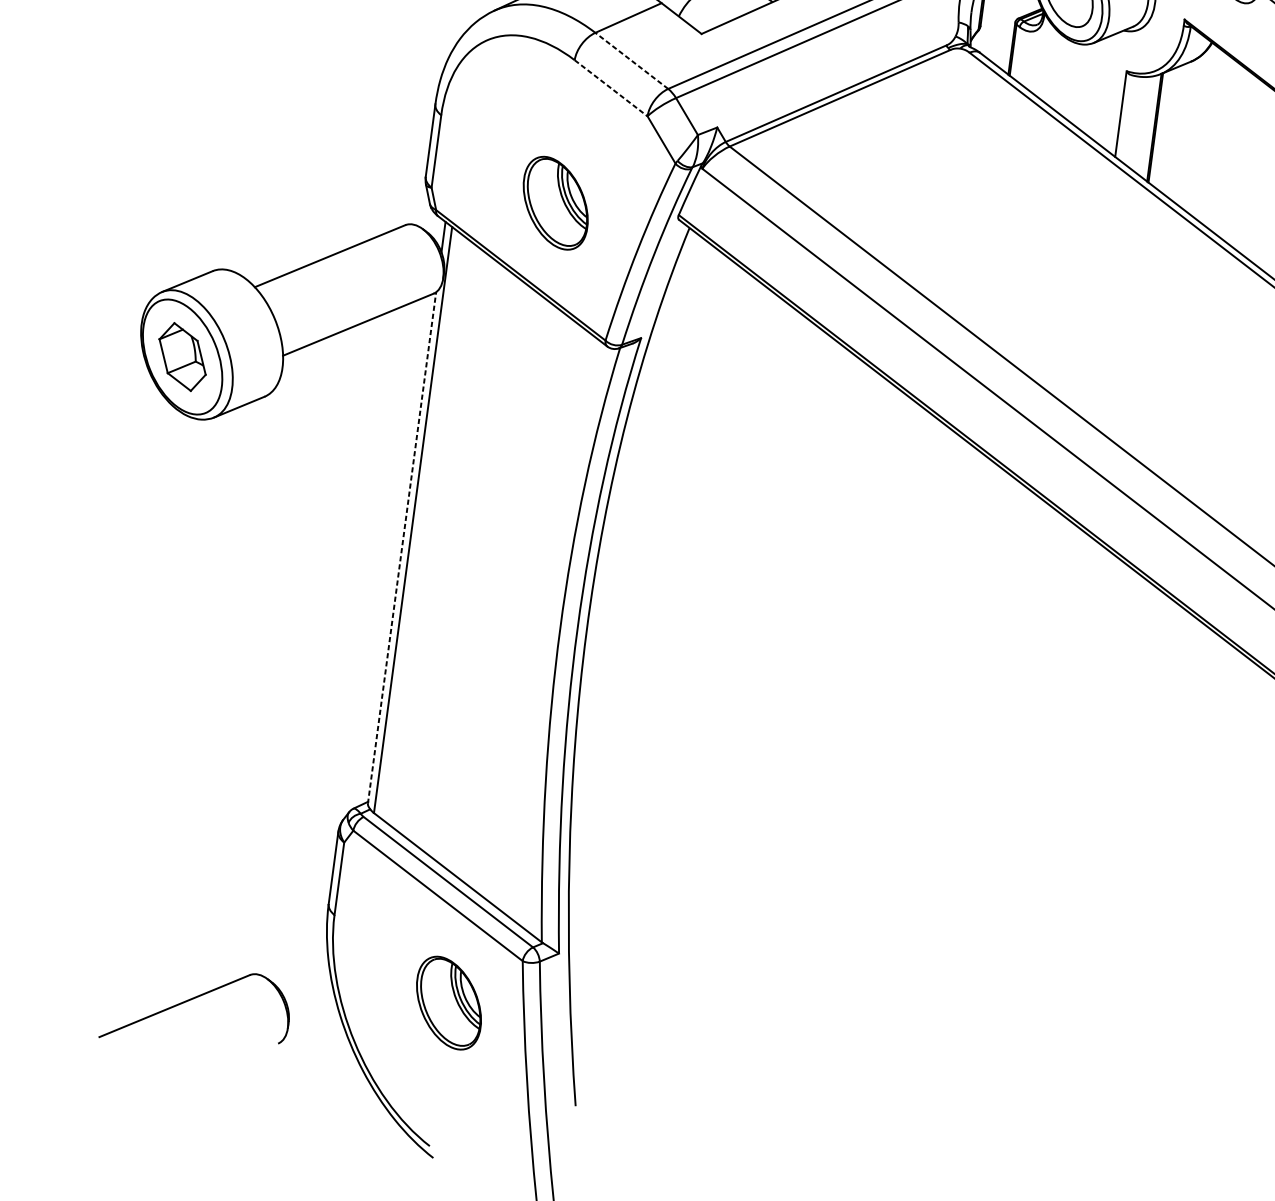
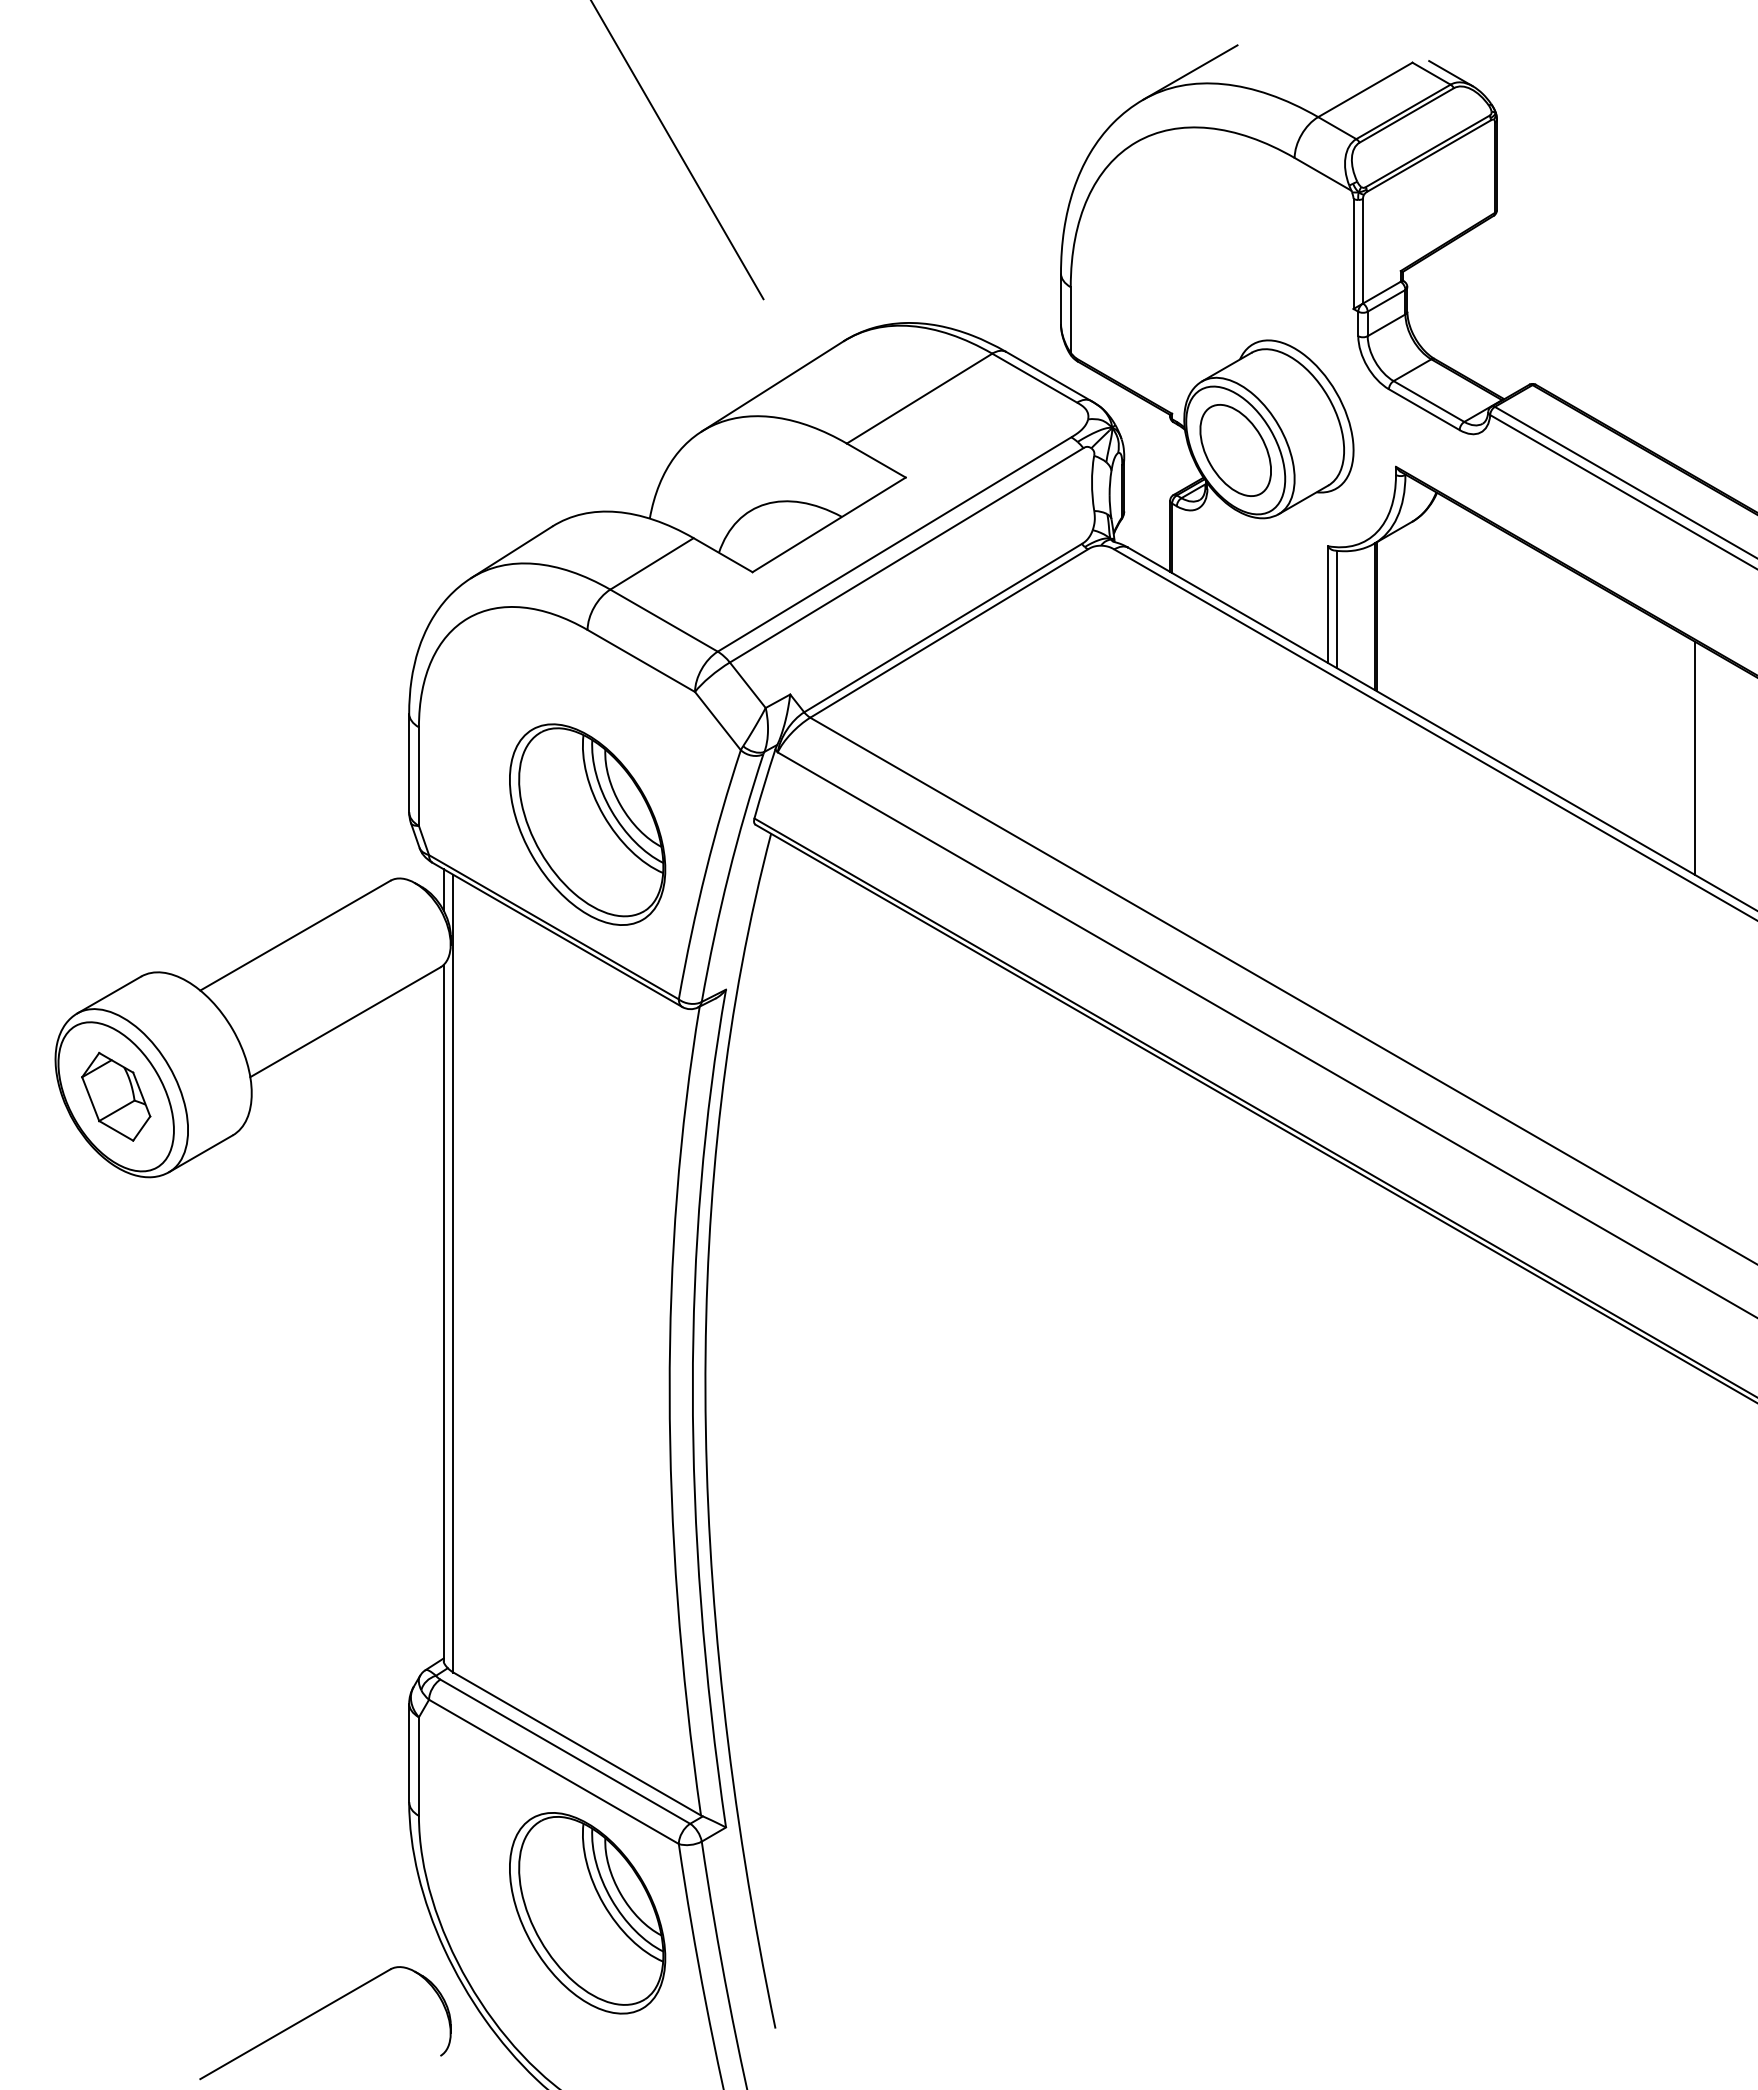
line: (631, 60) -> (663, 620), dashed -> solid
line: (611, 88) -> (641, 661), dashed -> solid
line: (1127, 118) -> (1337, 609), added
part: (555, 203) -> (587, 824), size x1.67
line: (401, 547) -> (443, 1312), dashed -> solid
part: (193, 999) -> (319, 2011), moved
part: (448, 1003) -> (587, 1913), size x1.67

